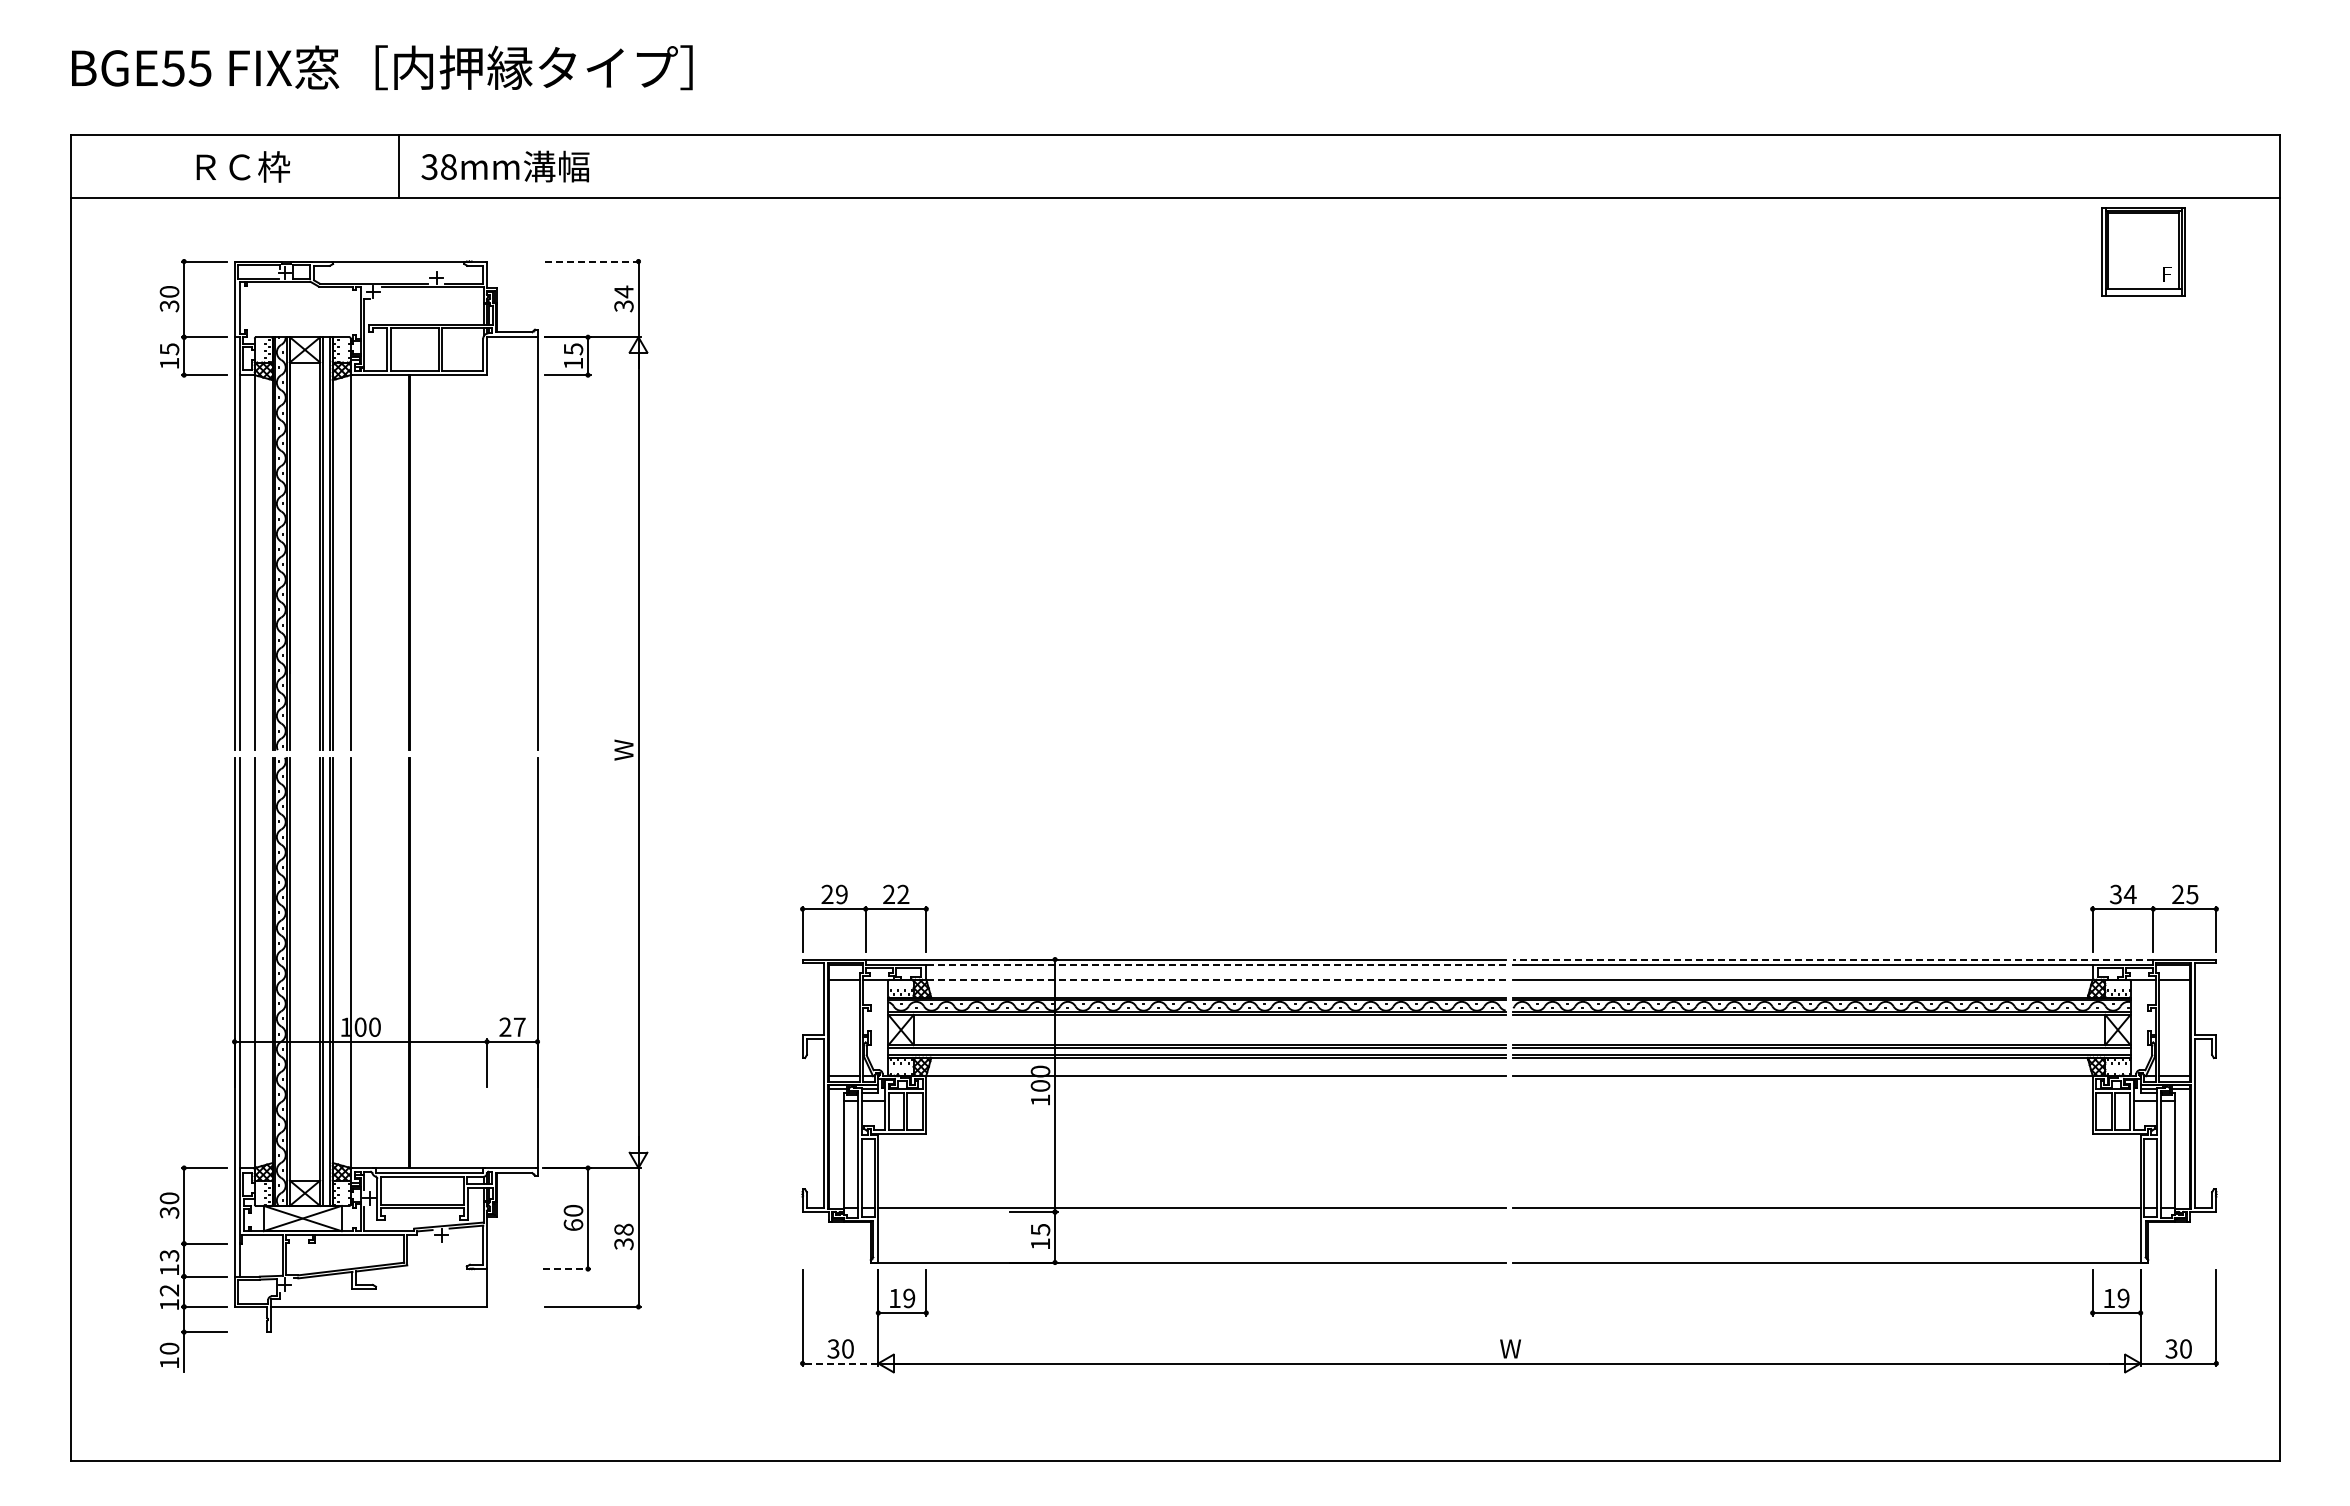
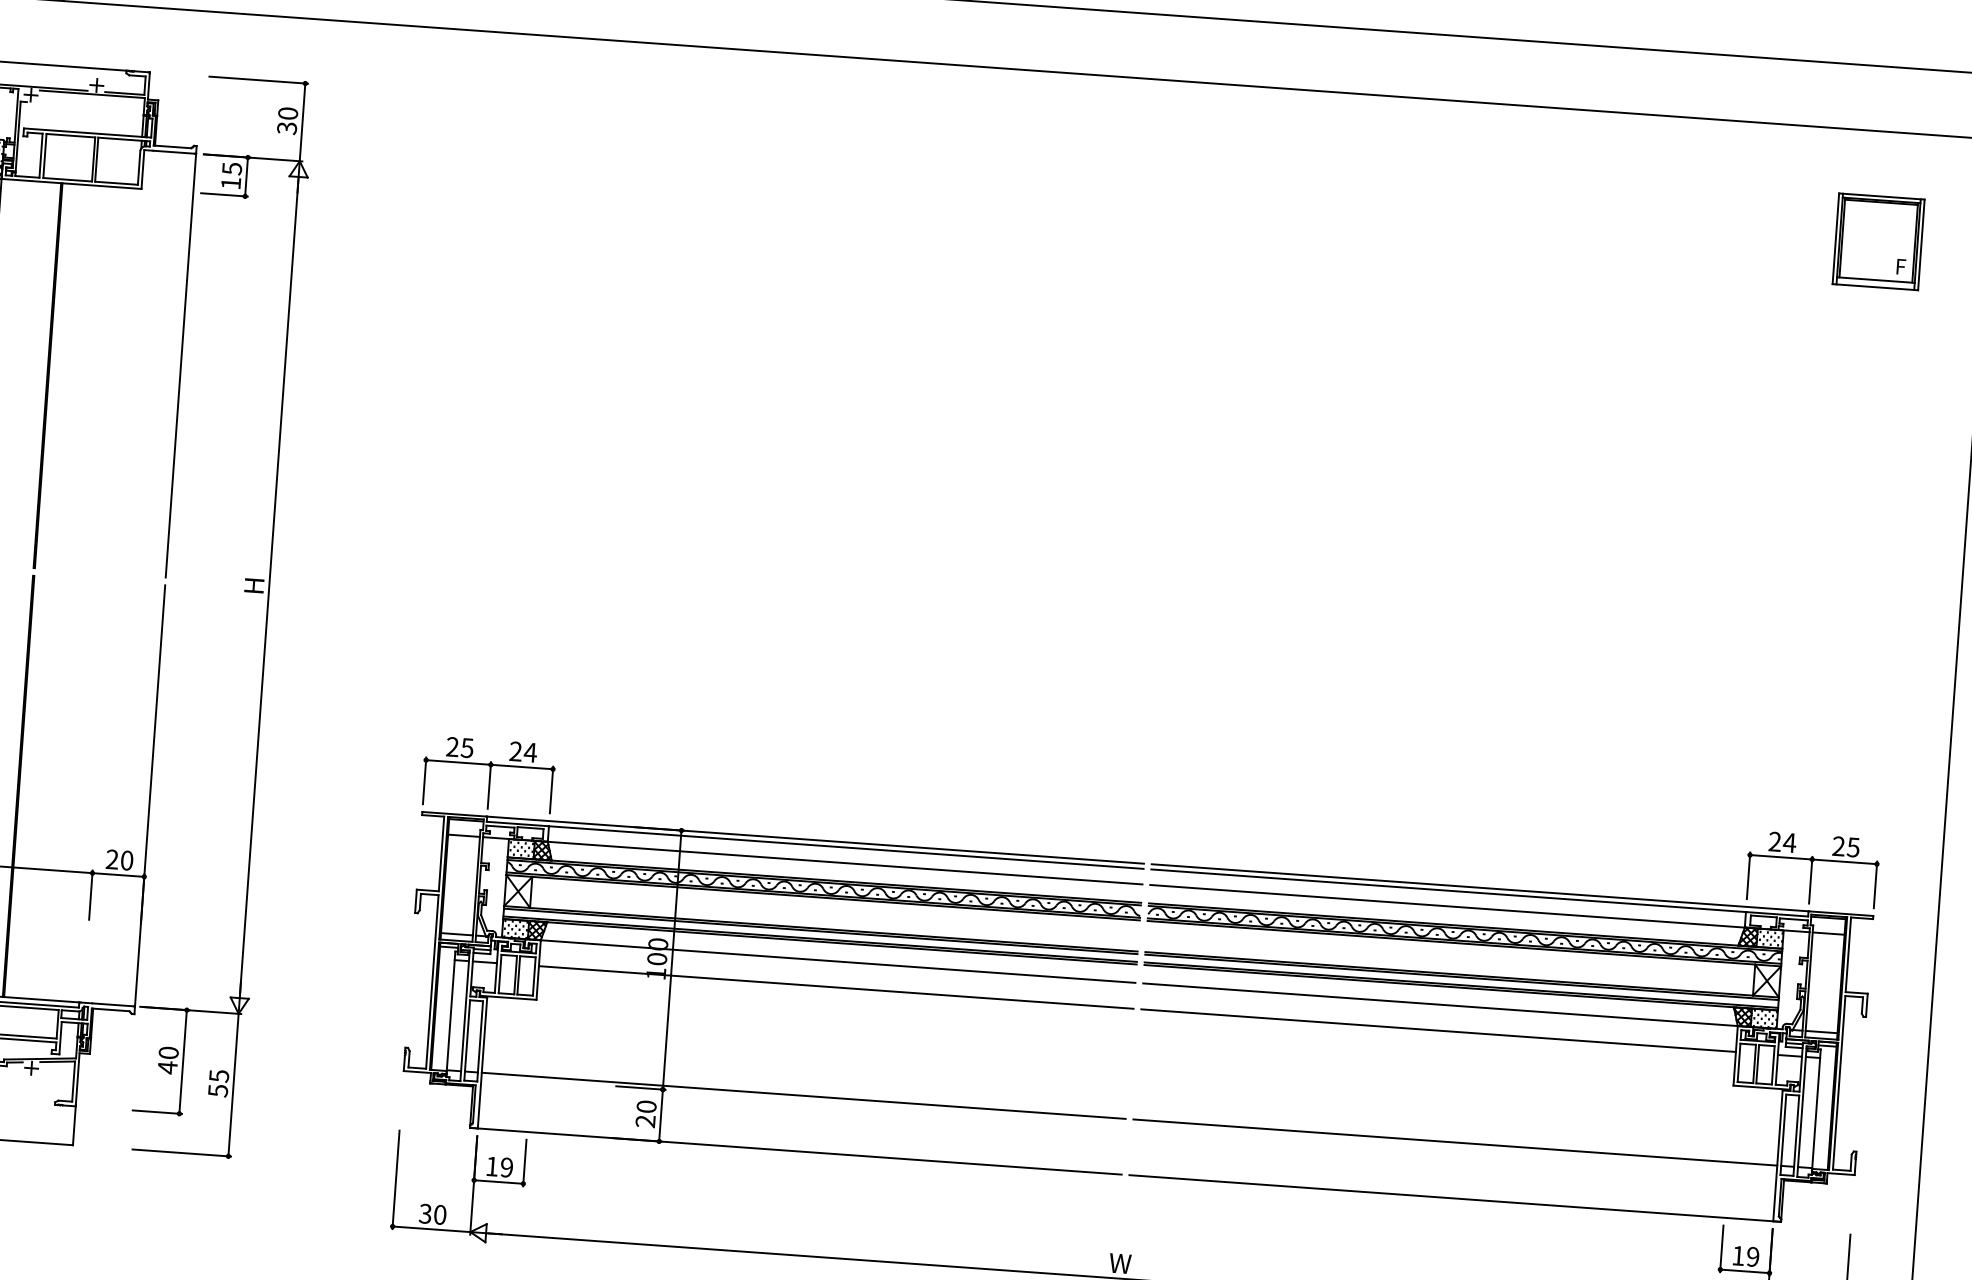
part: (2143, 251) -> (1878, 241), moved
line: (593, 261) -> (259, 80), dashed -> solid
text: (623, 291) -> (287, 113), 34 -> 30
text: (623, 749) -> (254, 583), W -> H
text: (902, 893) -> (529, 751), 22 -> 24
text: (841, 894) -> (467, 748), 29 -> 25
text: (2115, 894) -> (1774, 841), 34 -> 24
line: (1833, 959) -> (1480, 887), dashed -> solid
line: (1215, 964) -> (845, 847), dashed -> solid
line: (1214, 979) -> (843, 862), dashed -> solid
text: (519, 1026) -> (126, 859), 27 -> 20
line: (1215, 1100) -> (835, 986), added
line: (1802, 1100) -> (1438, 1030), added
text: (573, 1224) -> (167, 1066), 60 -> 40
text: (623, 1236) -> (218, 1082), 38 -> 55
text: (1040, 1236) -> (646, 1113), 15 -> 20
line: (566, 1269) -> (157, 1112), dashed -> solid
line: (840, 1363) -> (431, 1229), dashed -> solid

